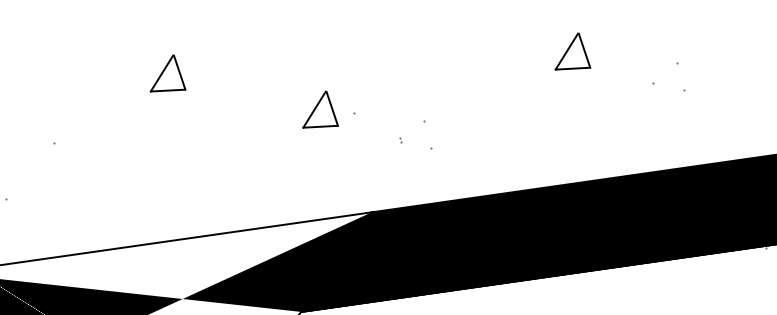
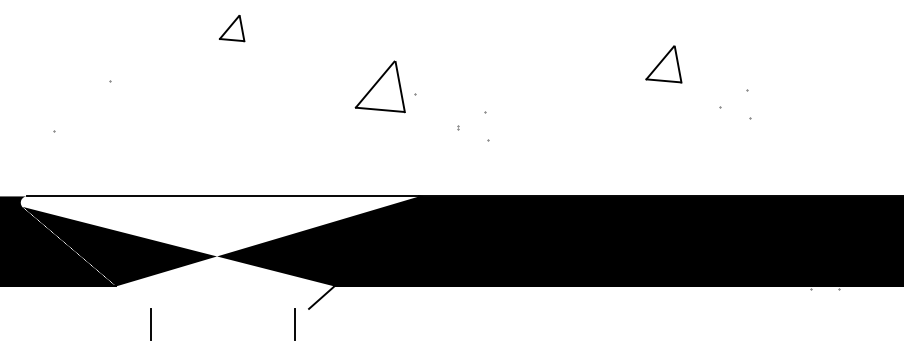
part: (570, 52) -> (663, 64), moved
part: (165, 74) -> (231, 28), size x0.7
part: (317, 110) -> (379, 86), size x1.4

